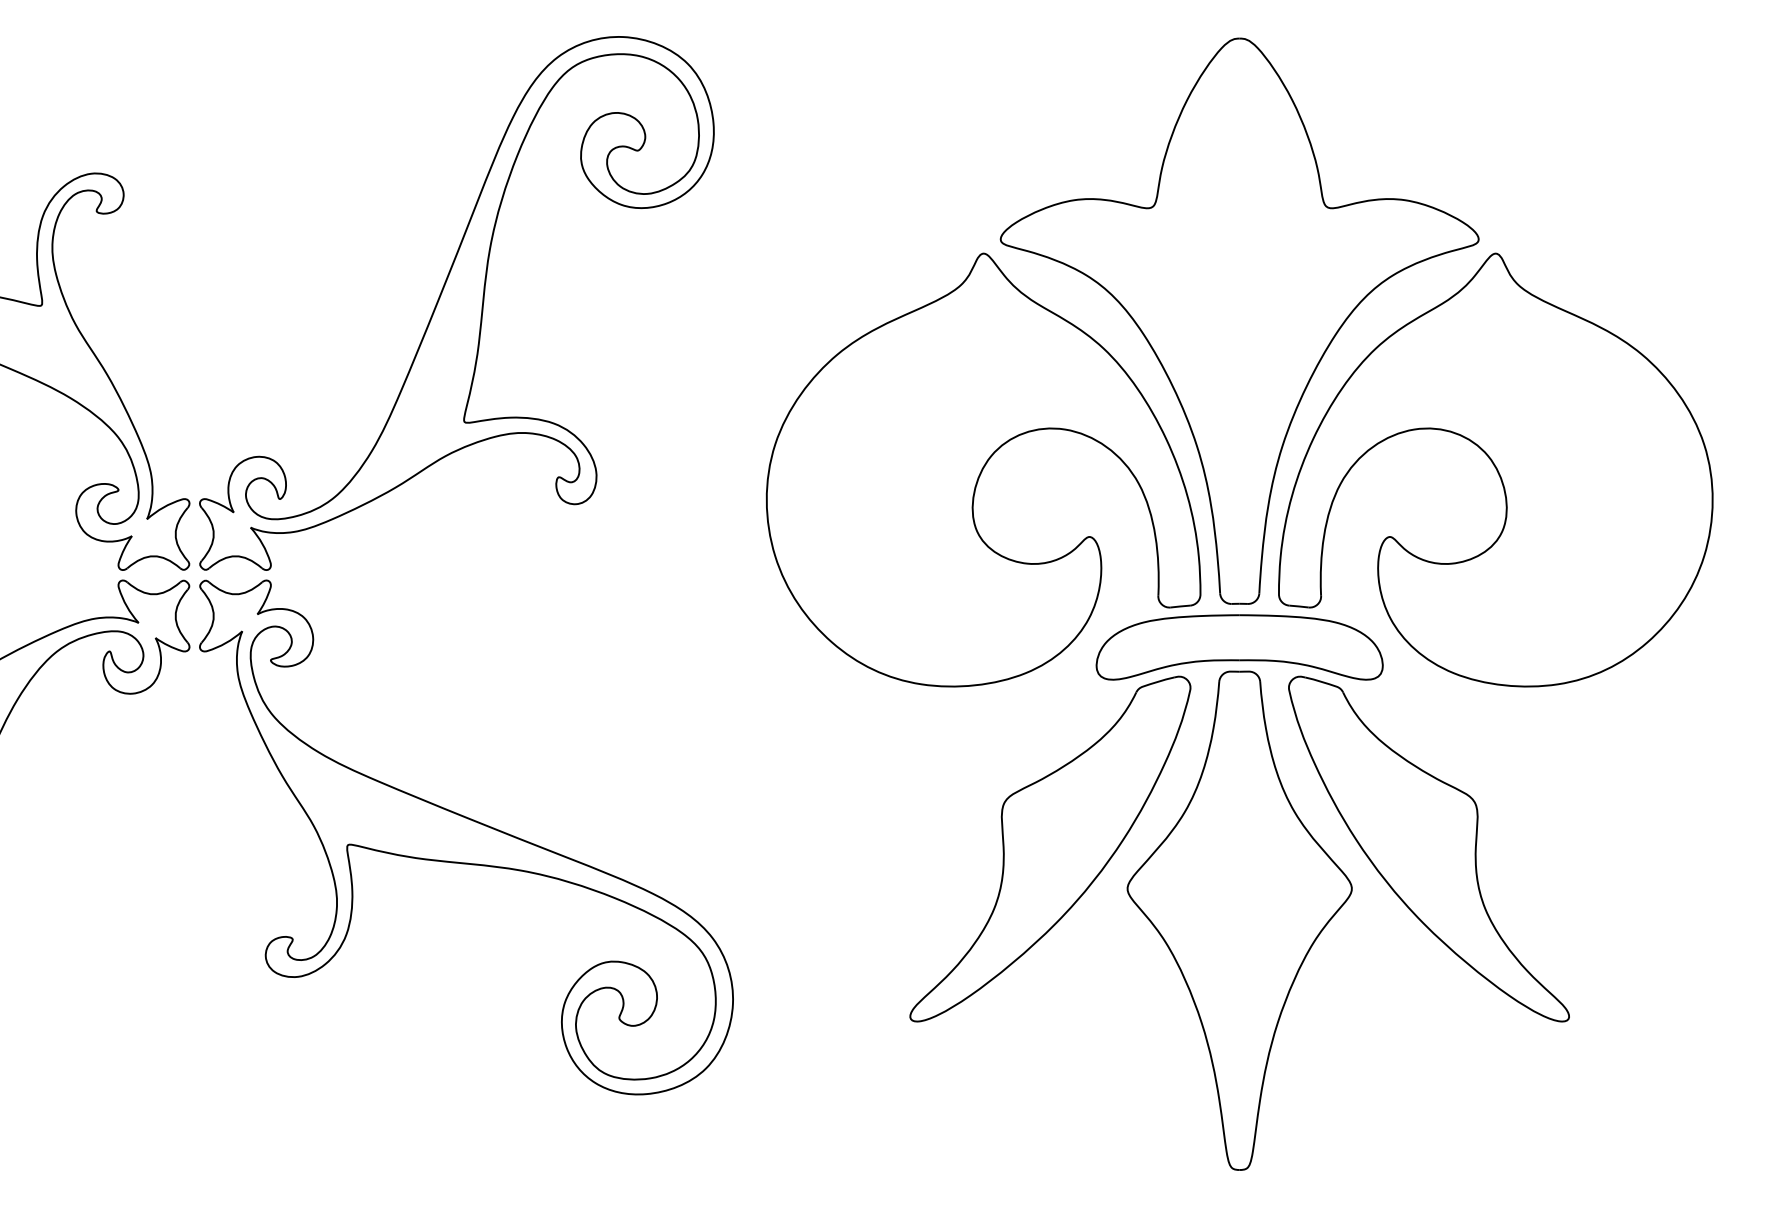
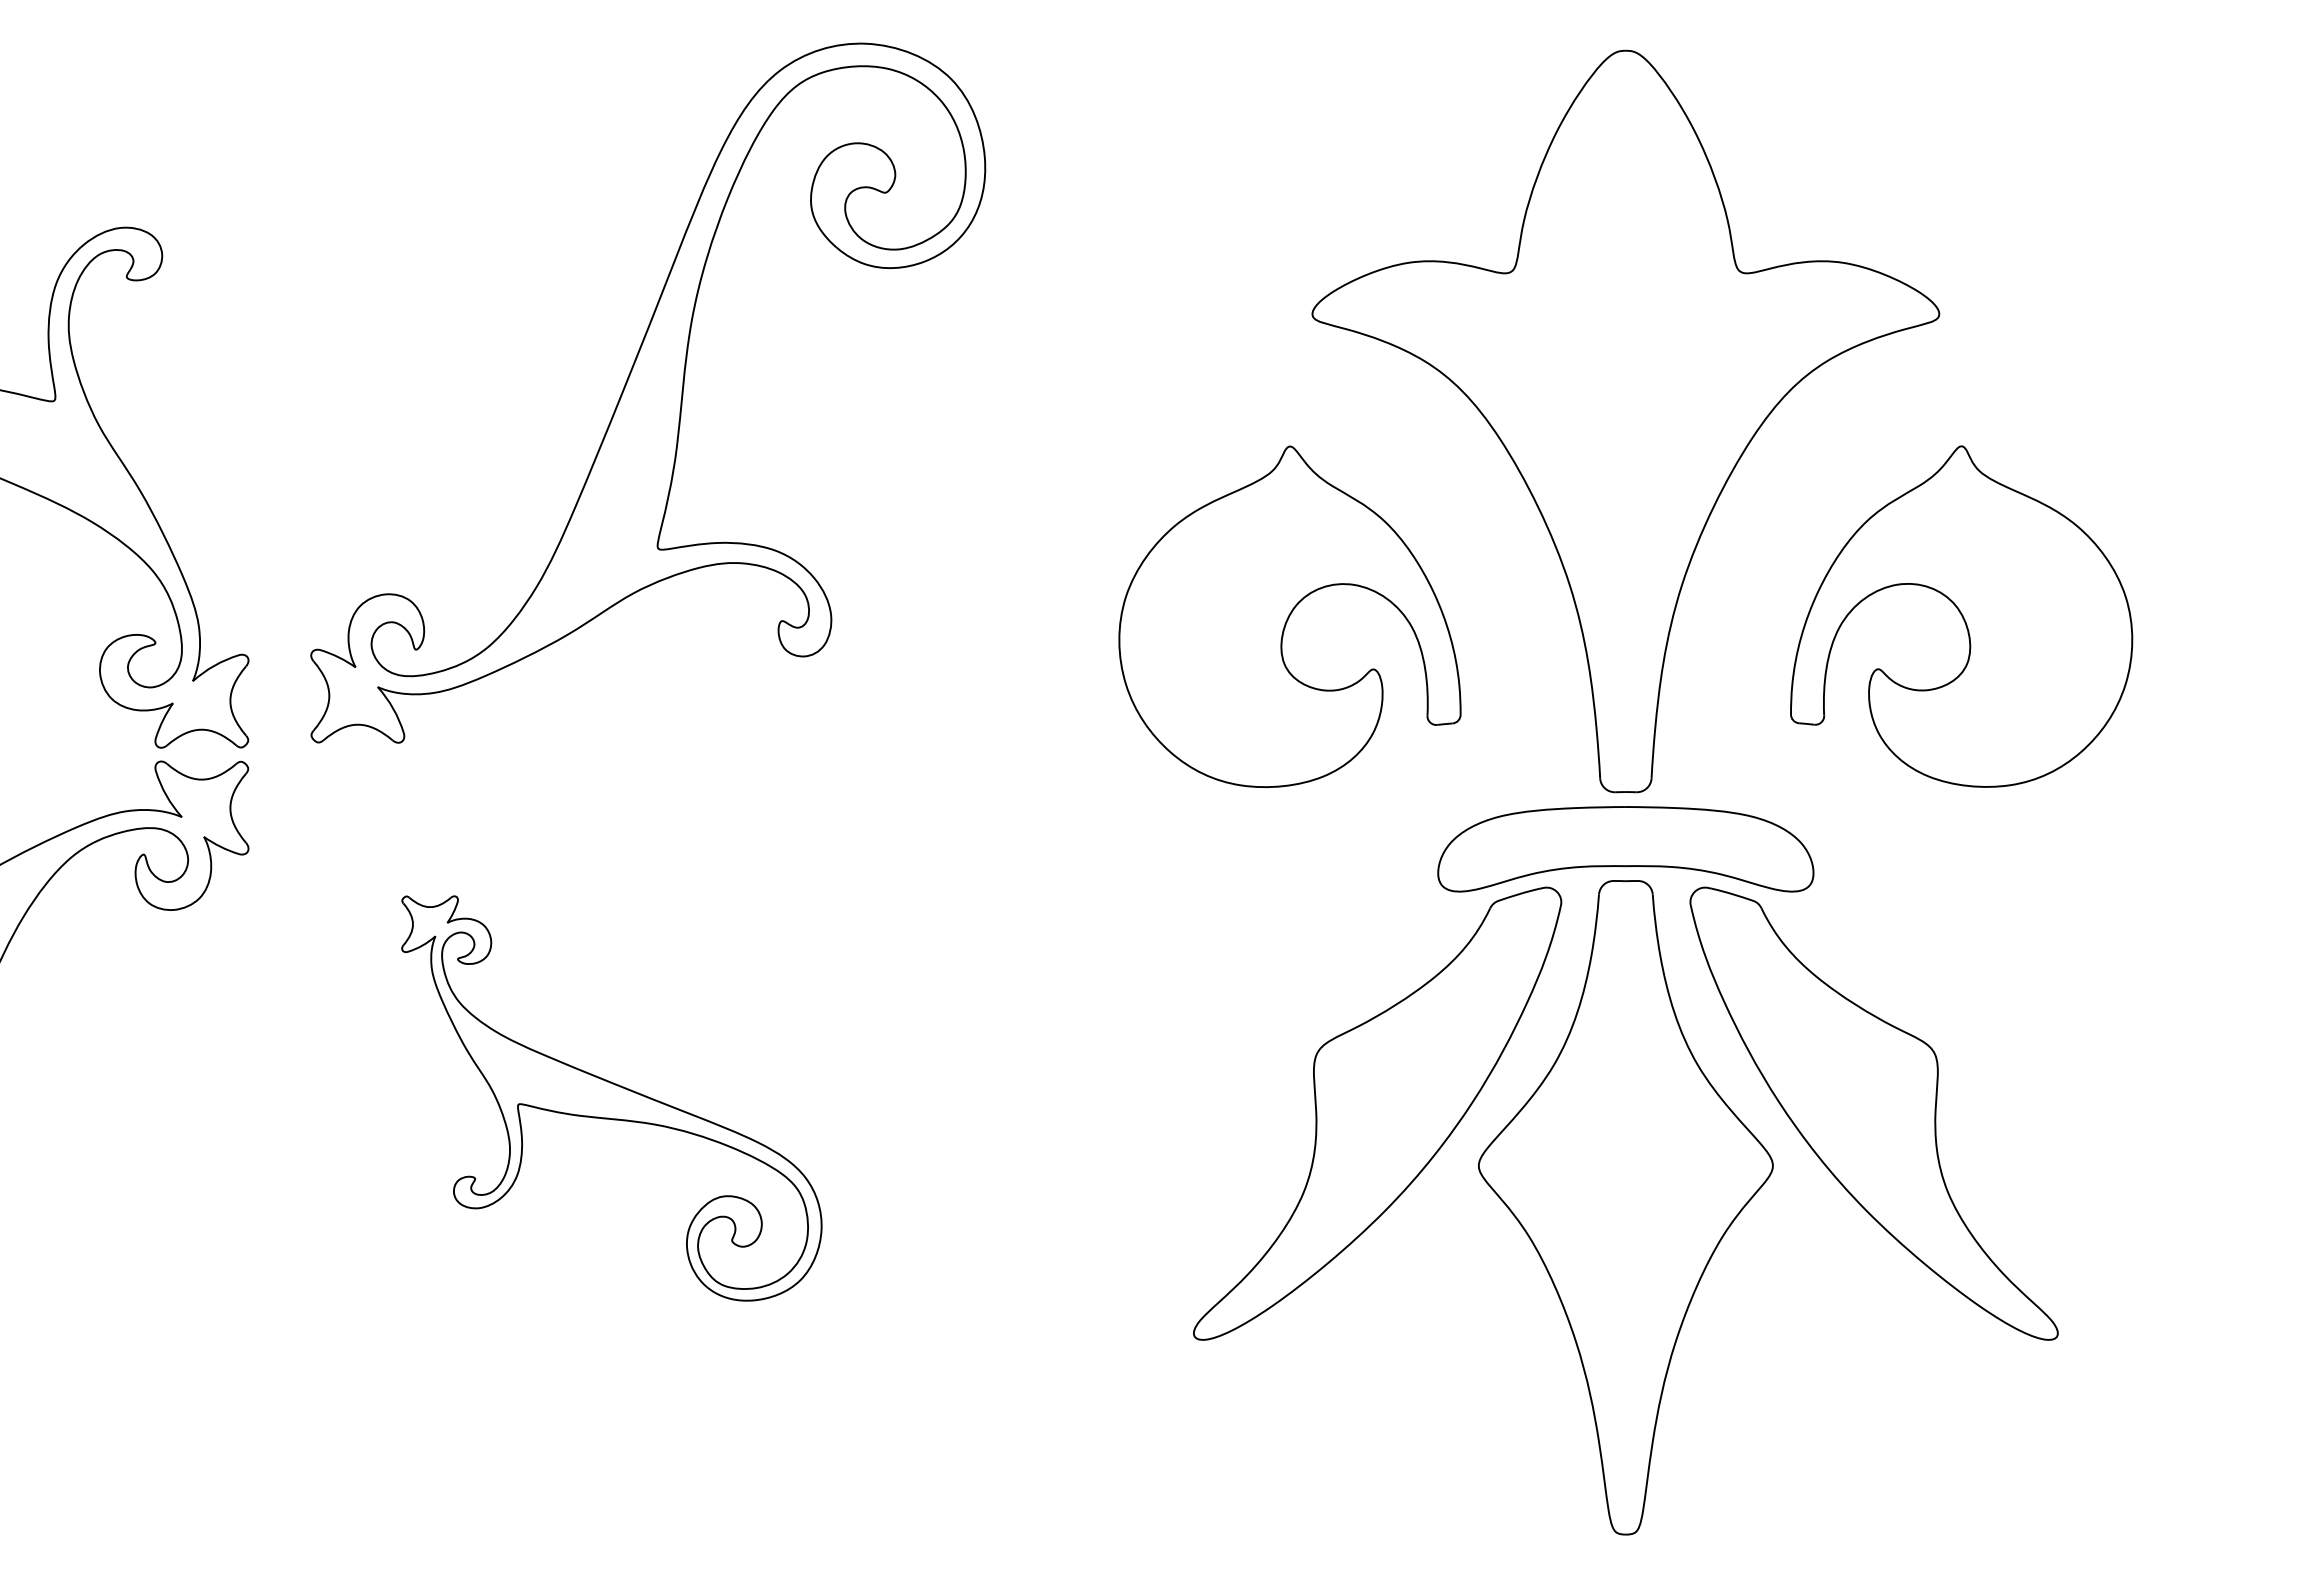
part: (457, 302) -> (648, 392), moved
part: (983, 469) -> (1289, 616), size x0.6
part: (1495, 469) -> (1961, 616), size x0.6
part: (466, 837) -> (611, 1098), size x0.6

